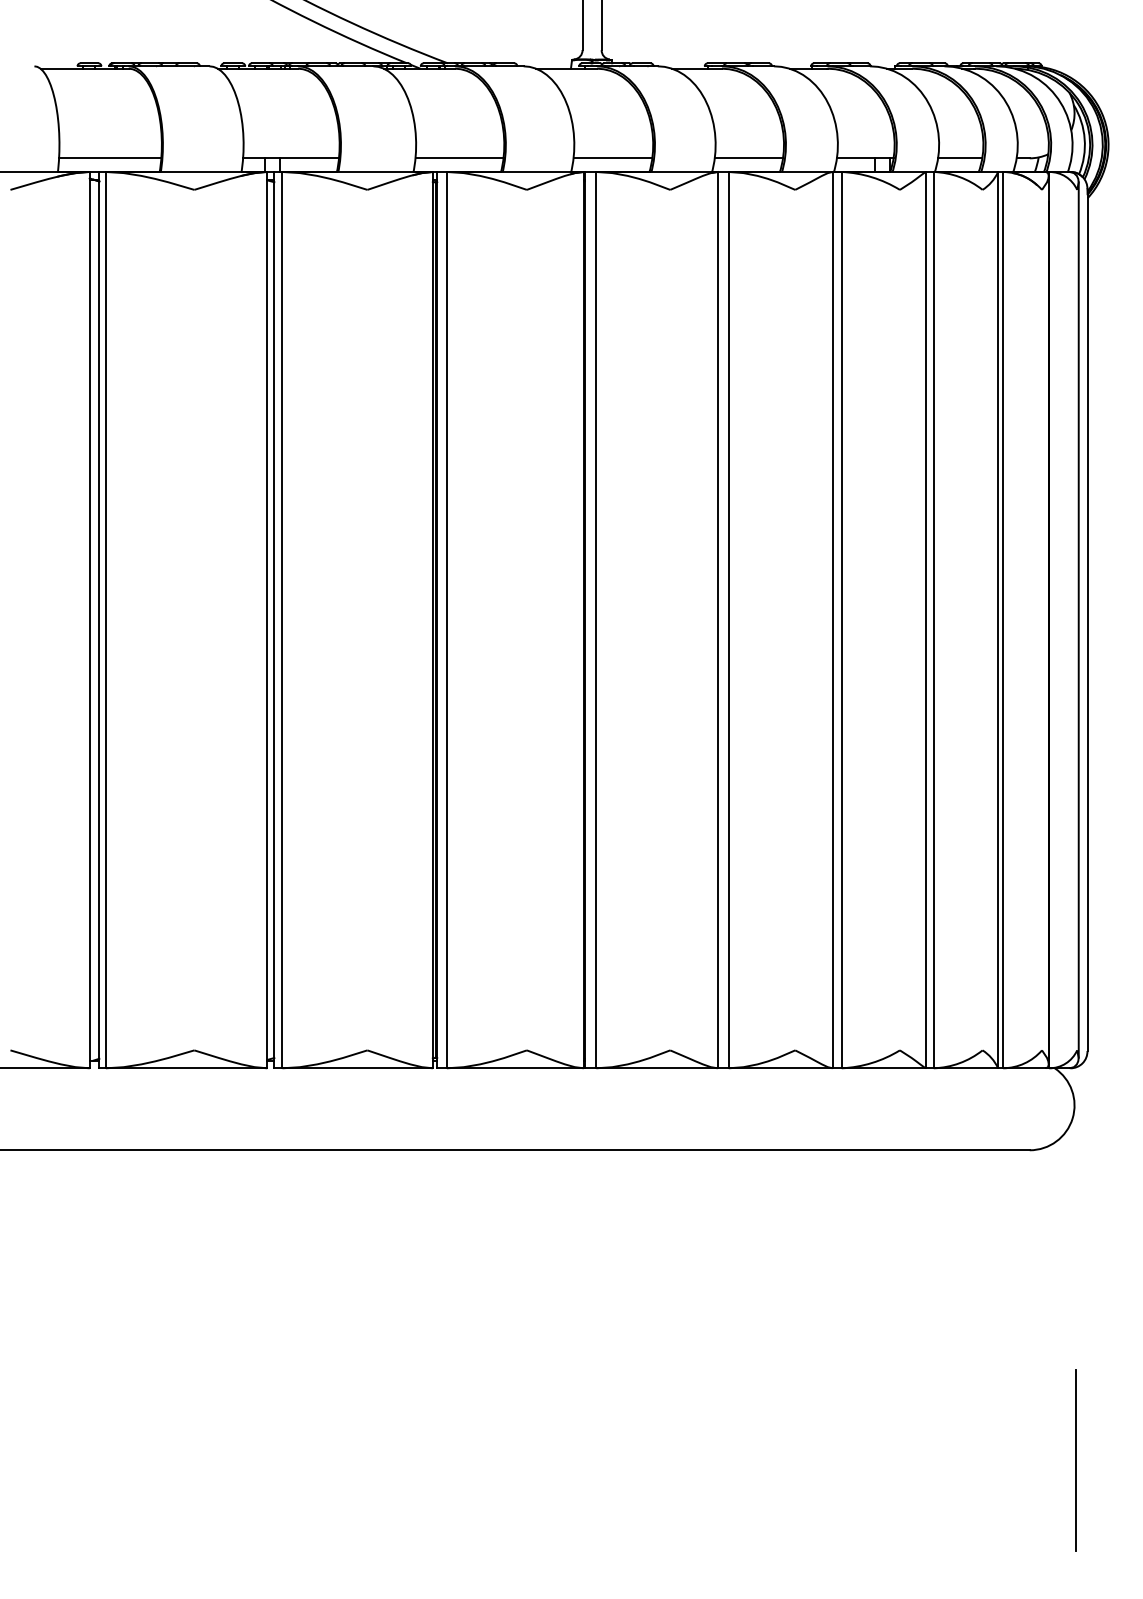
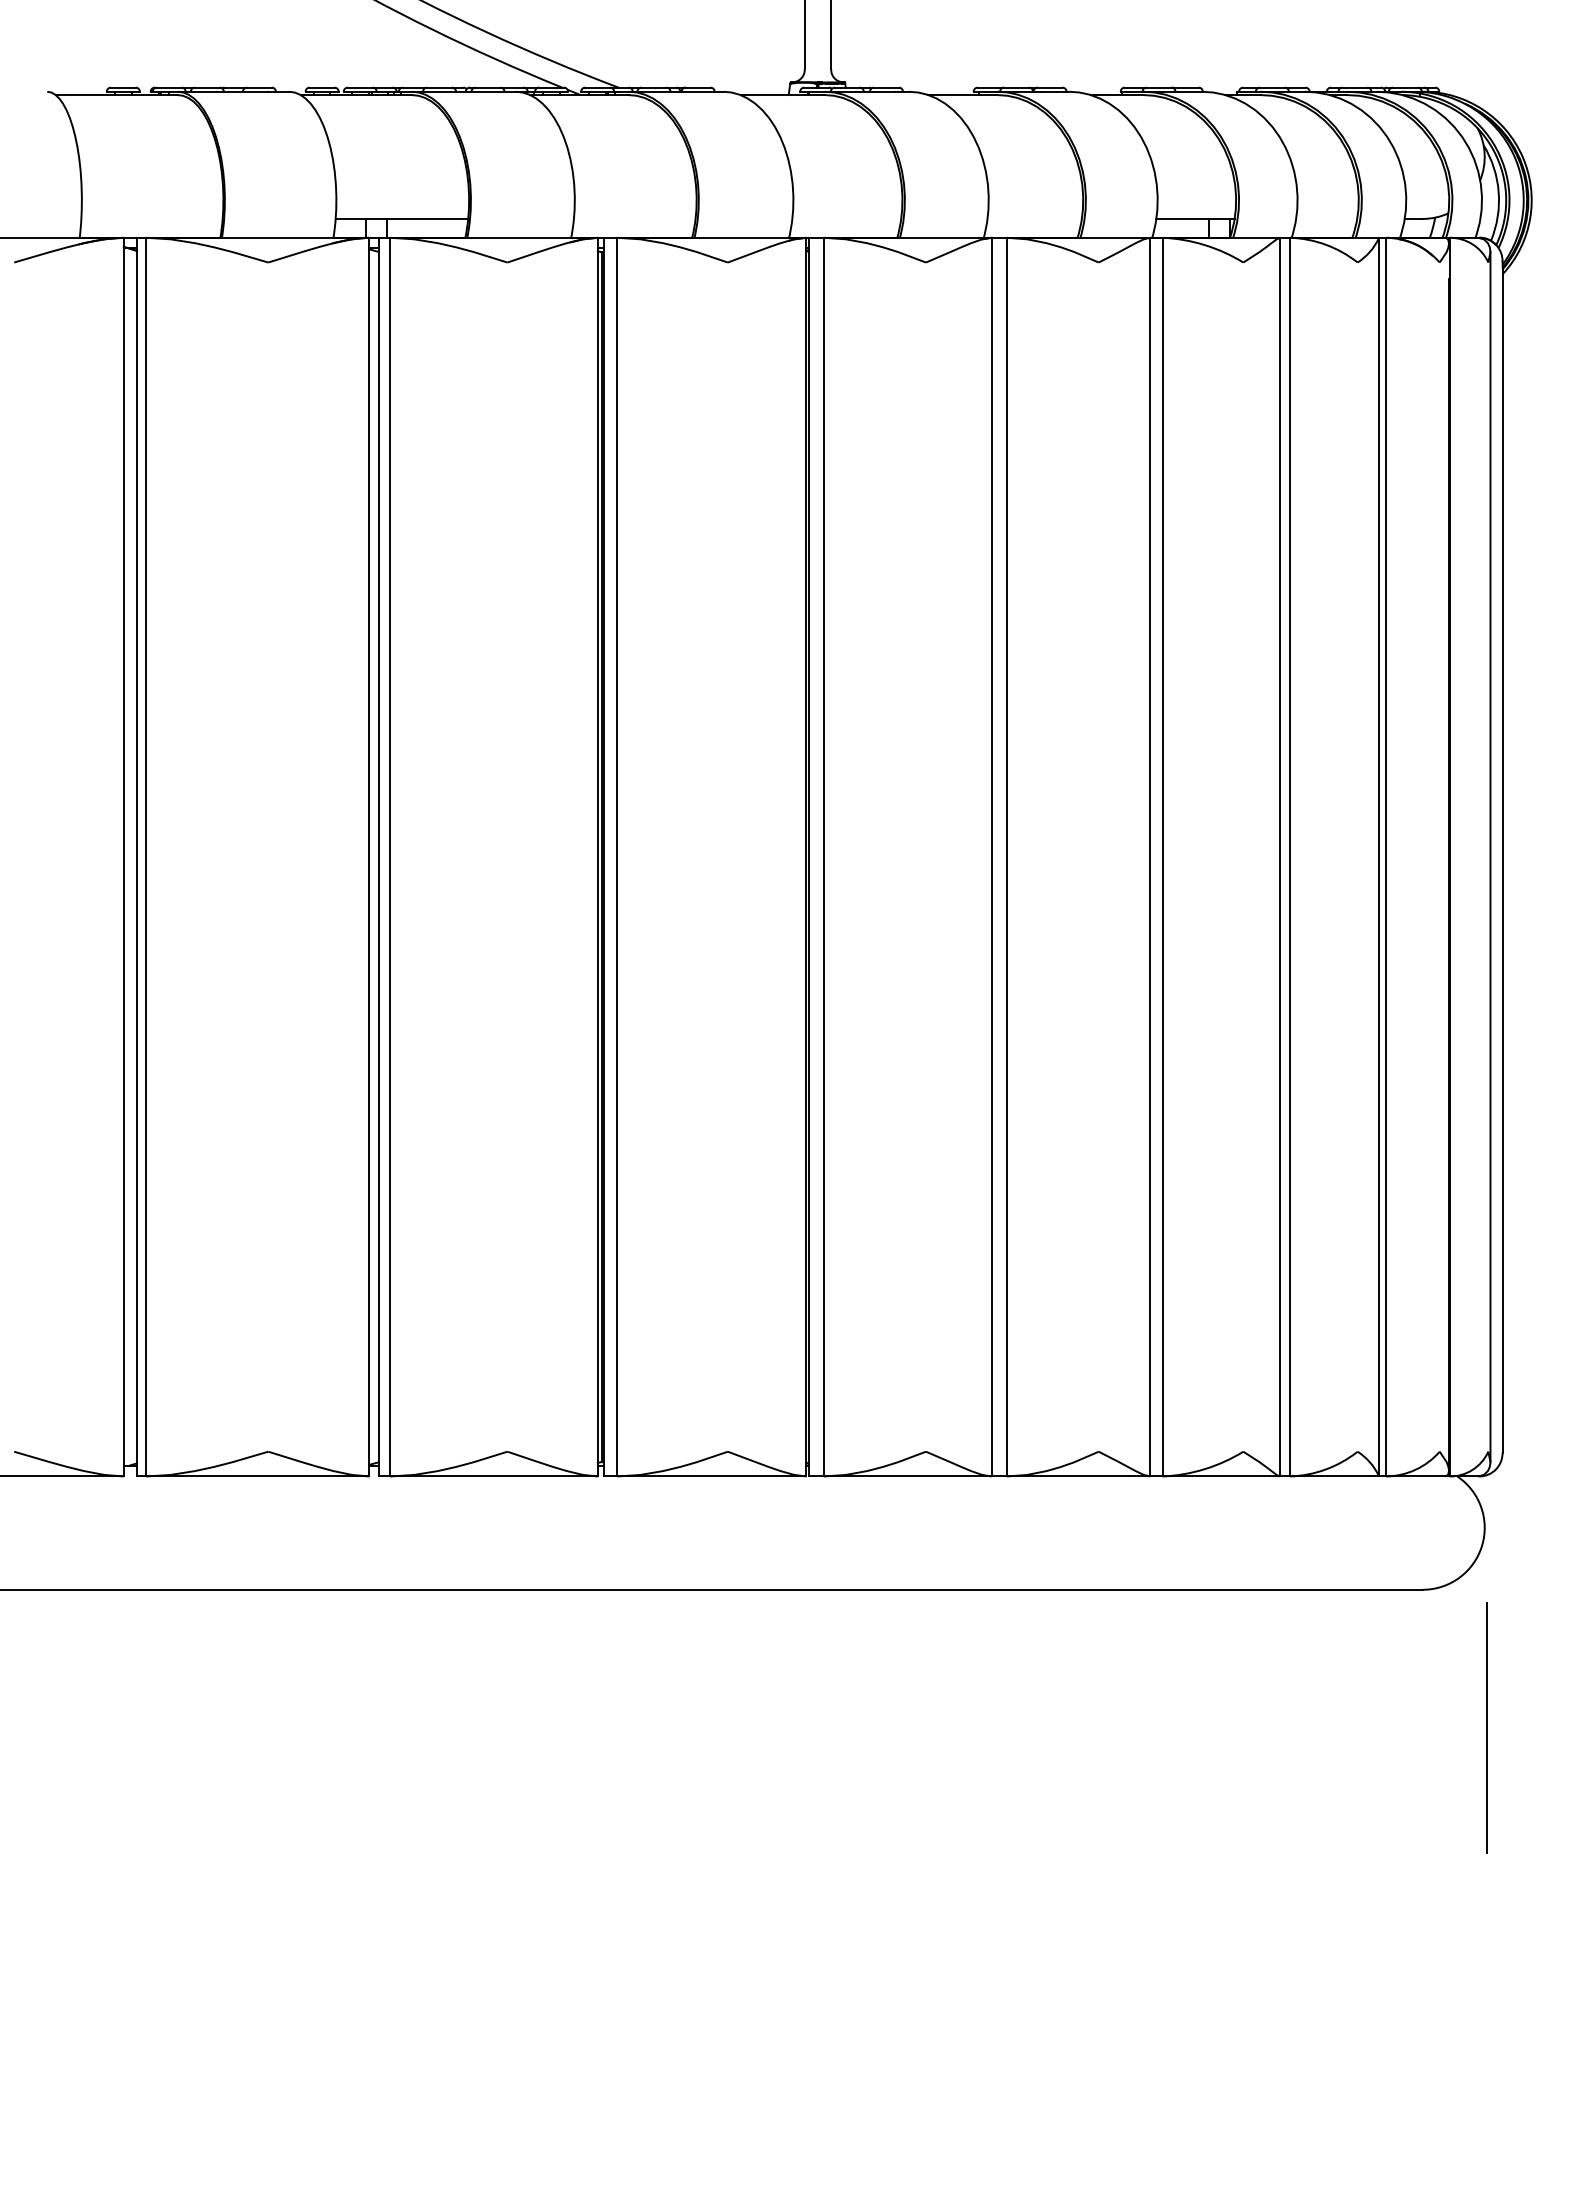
line: (109, 158) -> (151, 218), removed
line: (459, 158) -> (634, 218), removed
line: (612, 158) -> (846, 218), removed
line: (748, 158) -> (1034, 218), removed
line: (960, 158) -> (1326, 218), removed
line: (1075, 1460) -> (1486, 1727), moved

